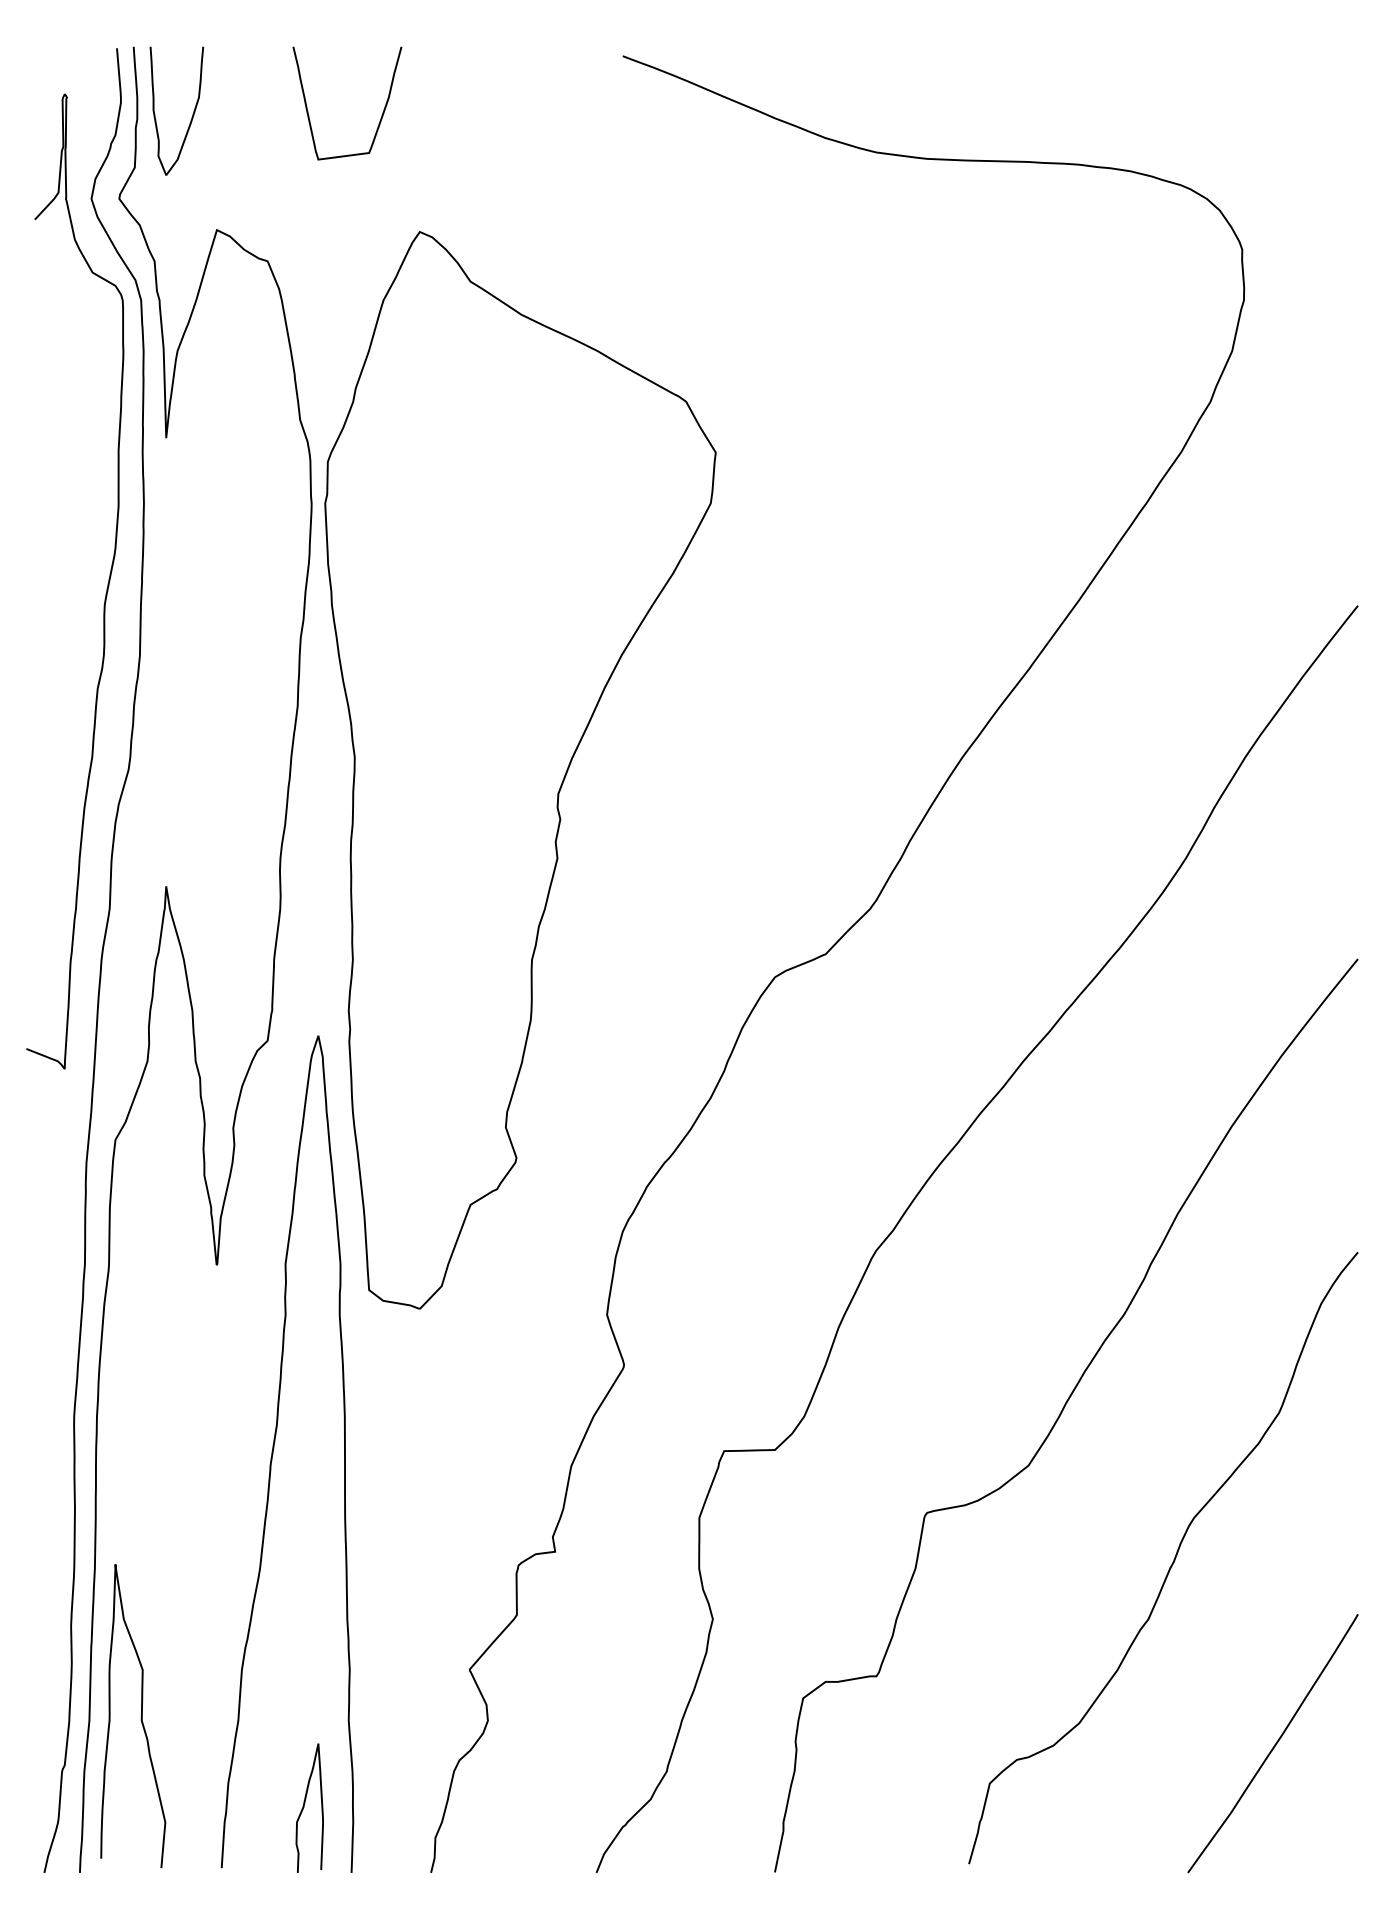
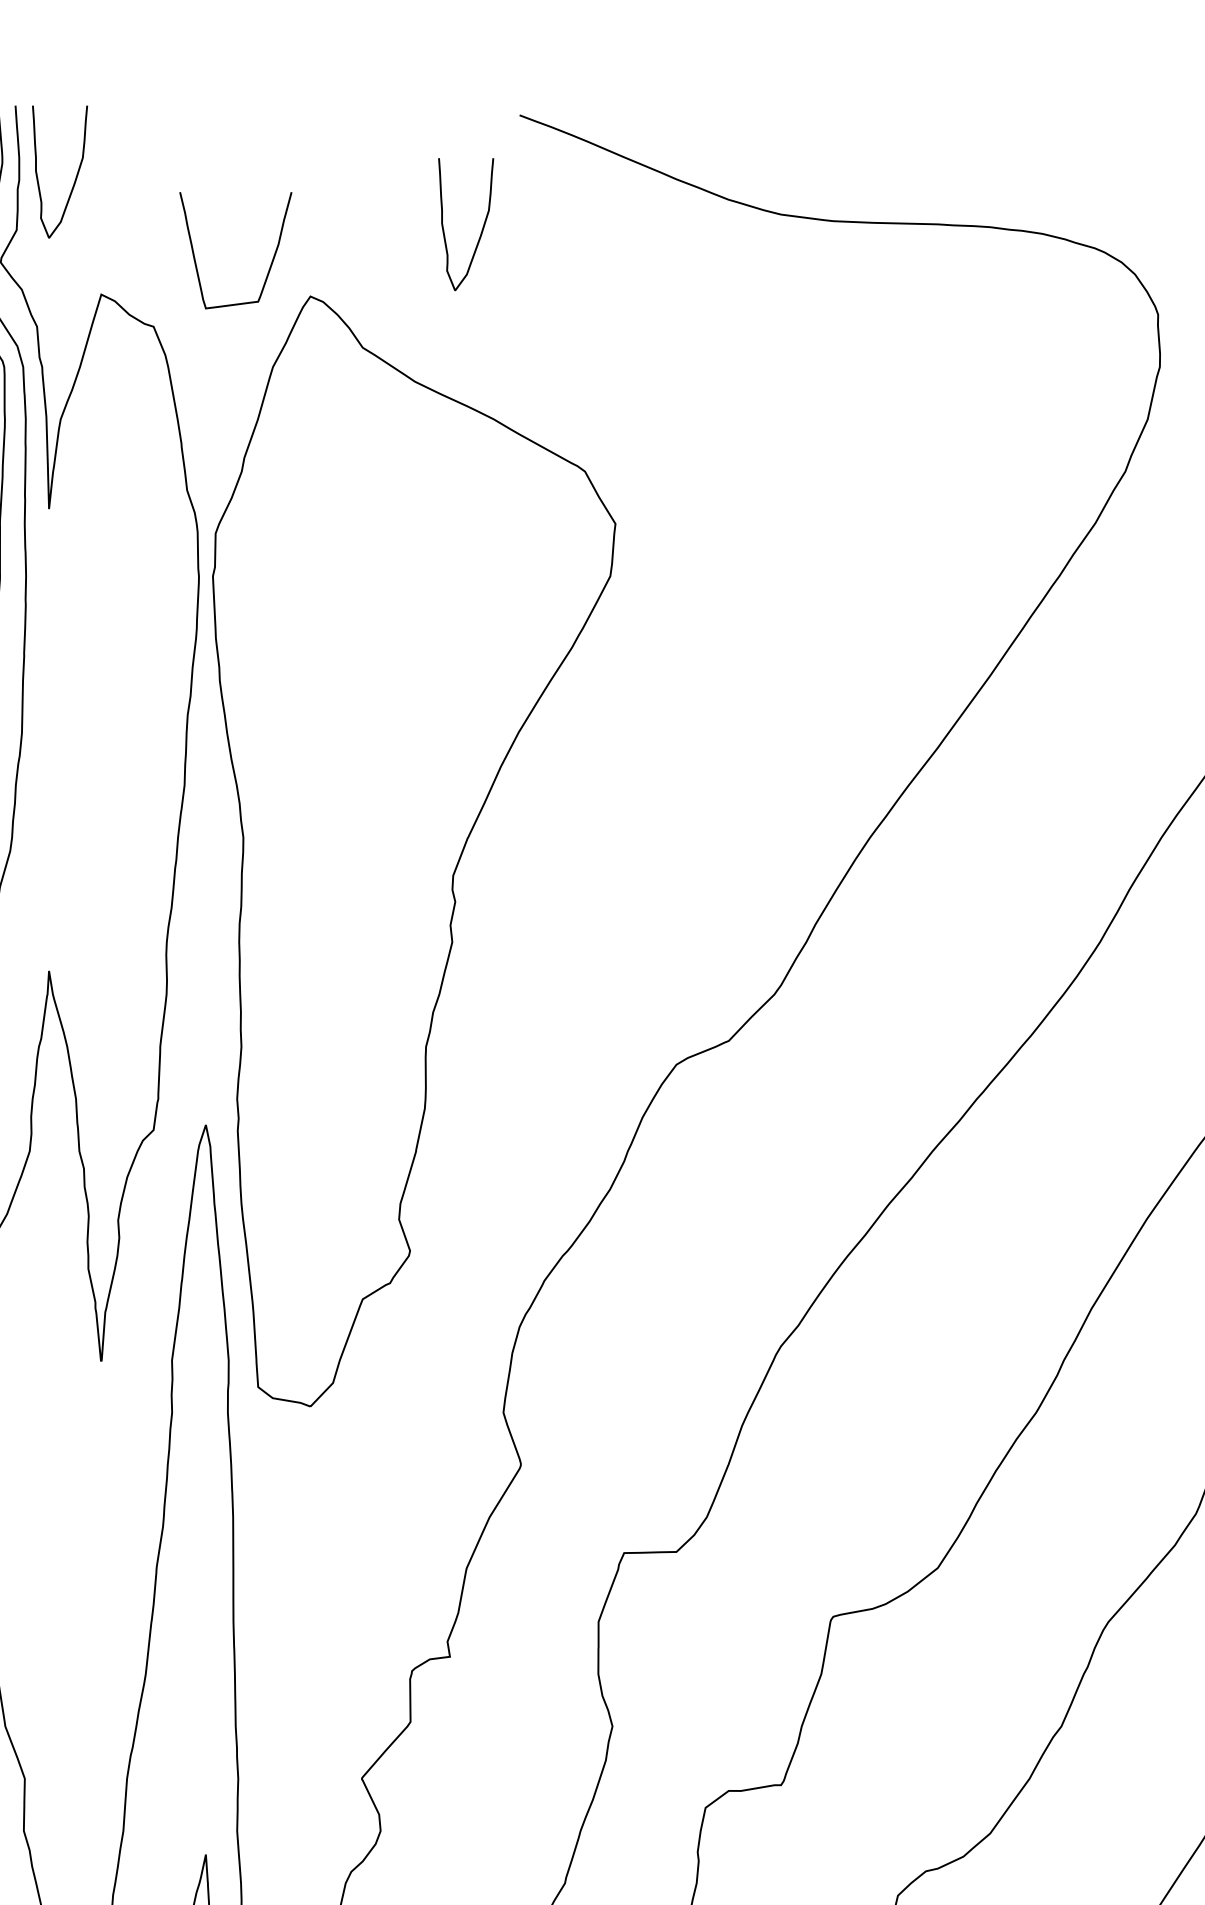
curve: (381, 115) -> (270, 263), moved
curve: (586, 165) -> (482, 228), added

